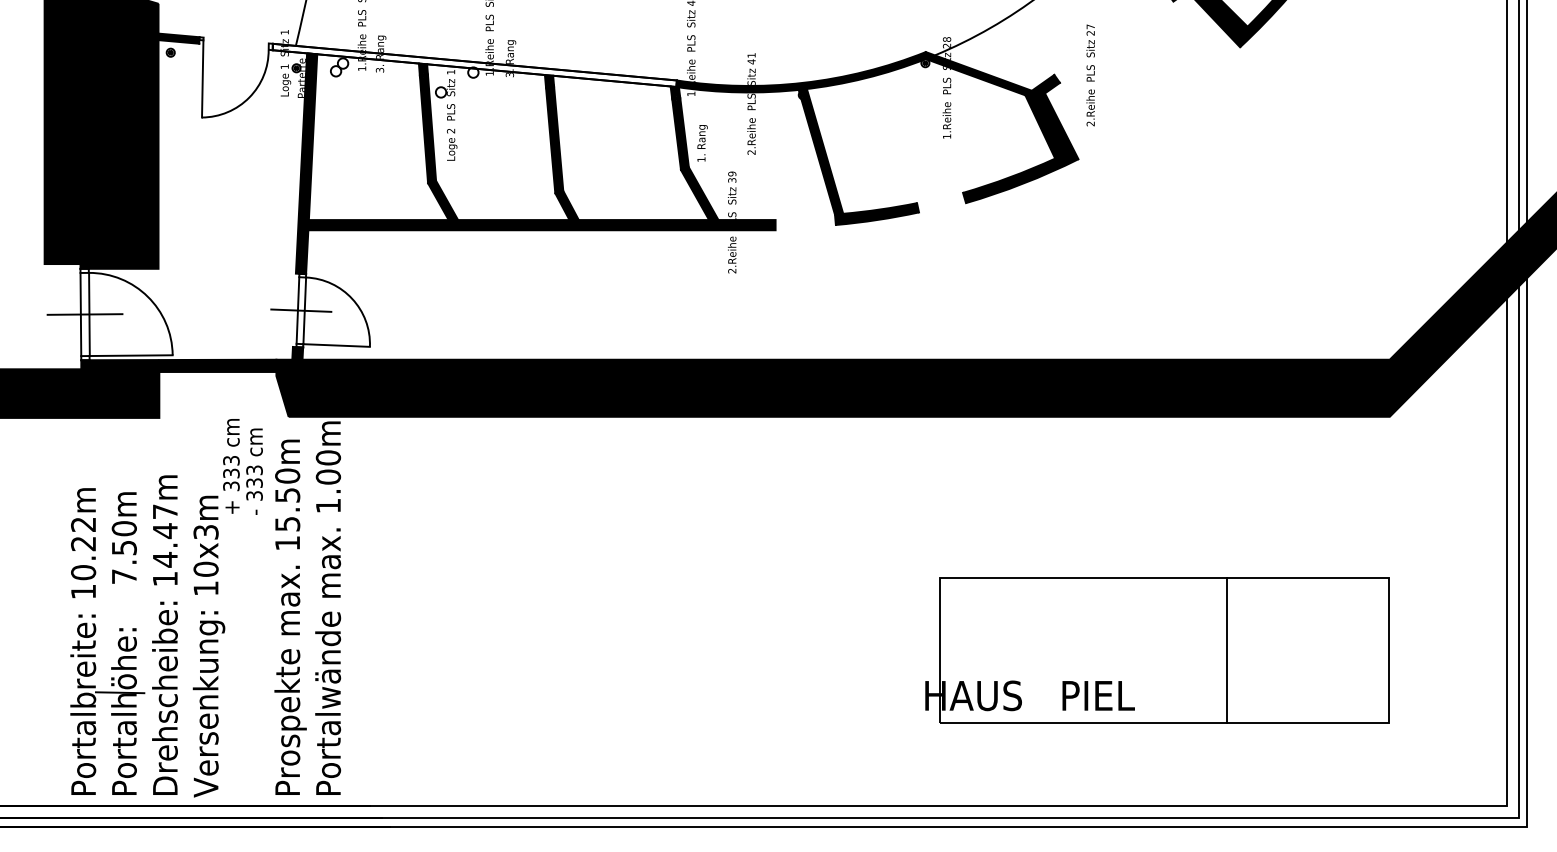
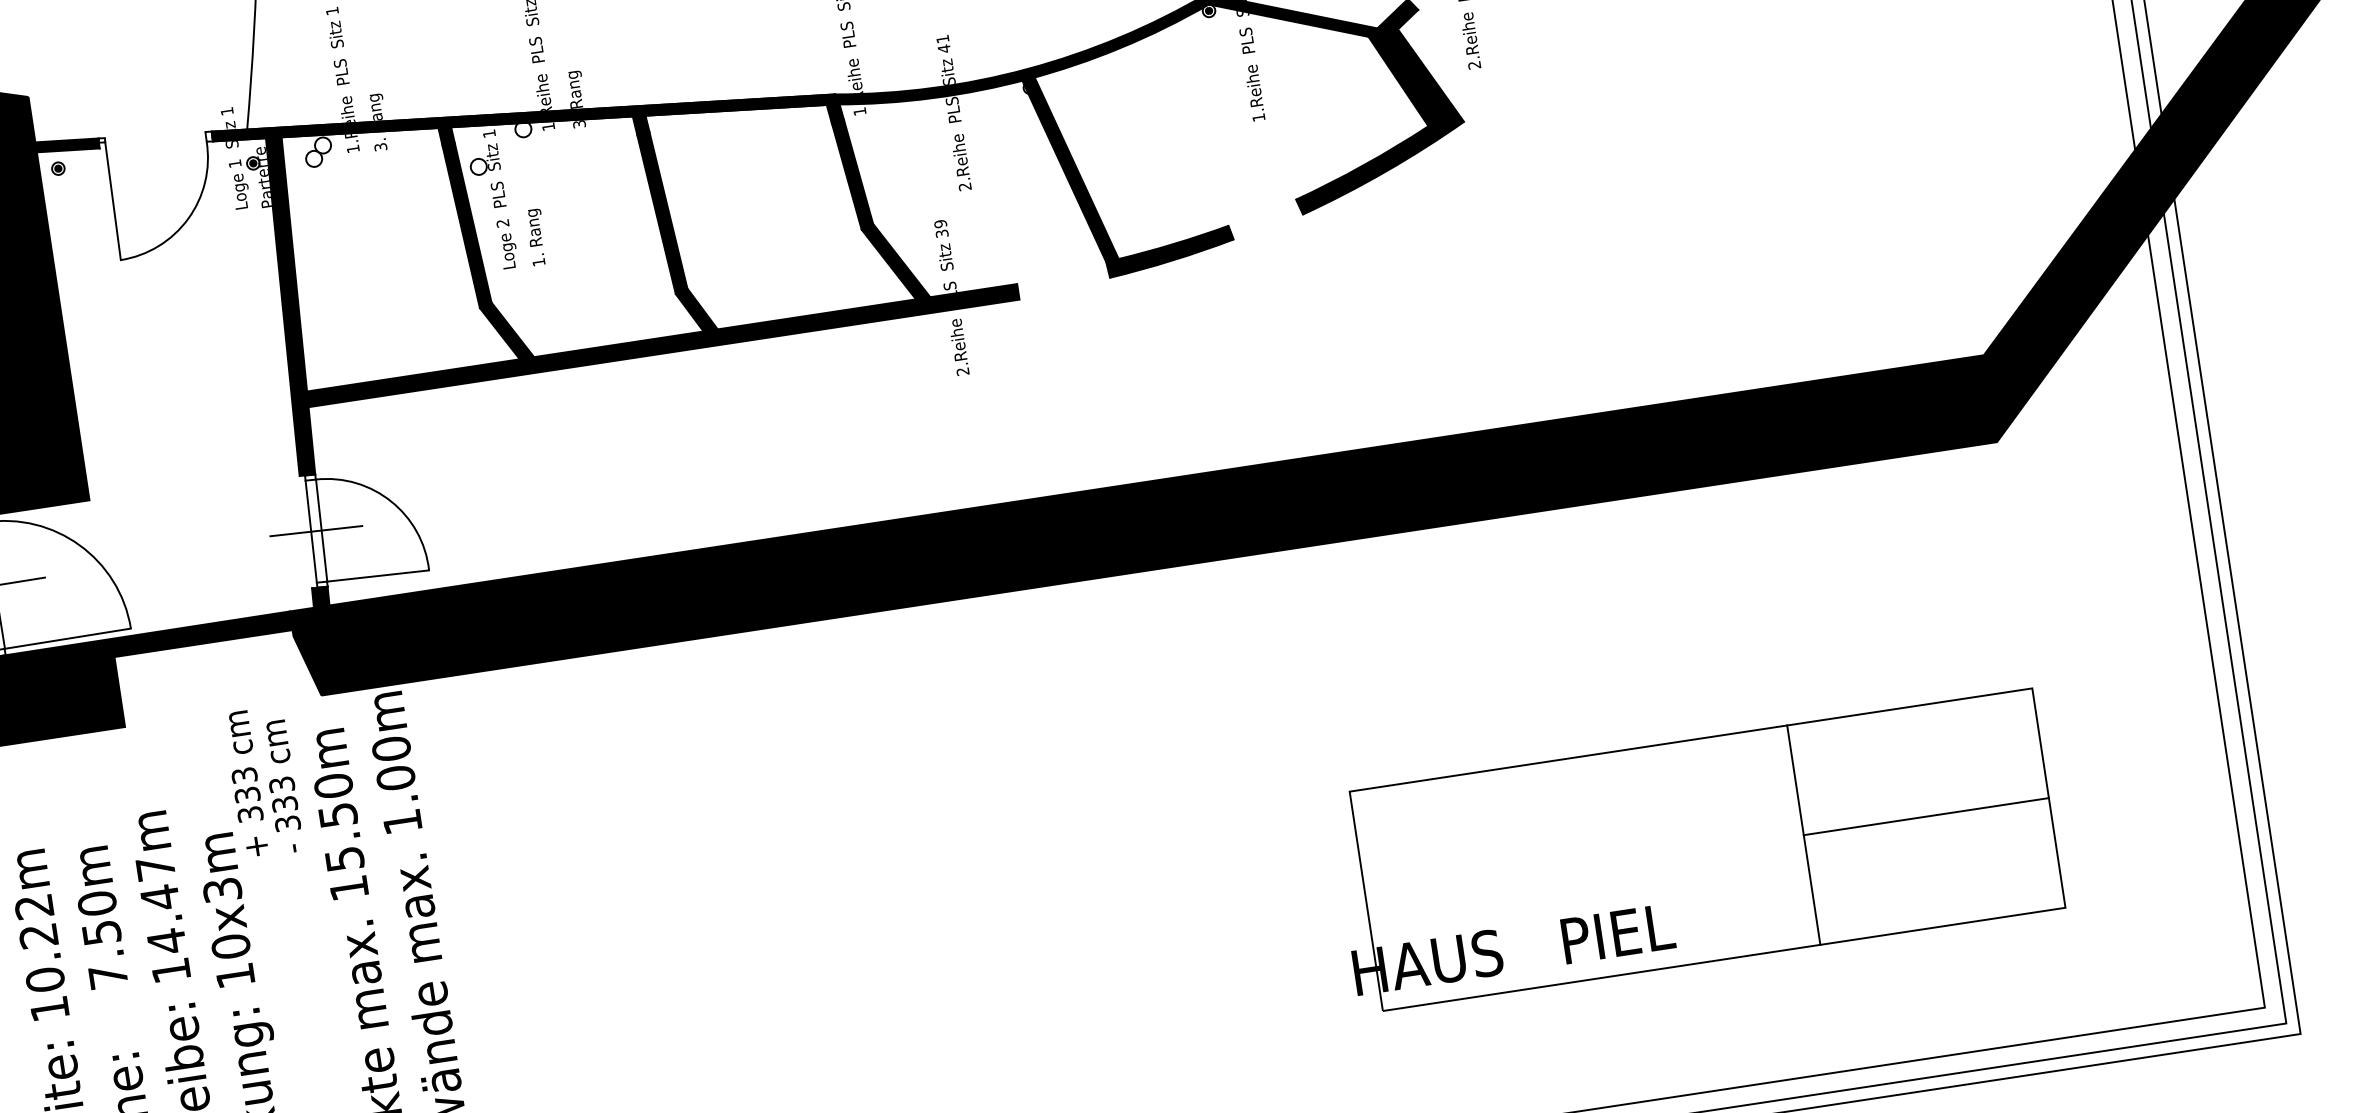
fill: (474, 64) -> (523, 116), added
text: (702, 143) -> (536, 237), moved
line: (1307, 650) -> (1925, 816), added

